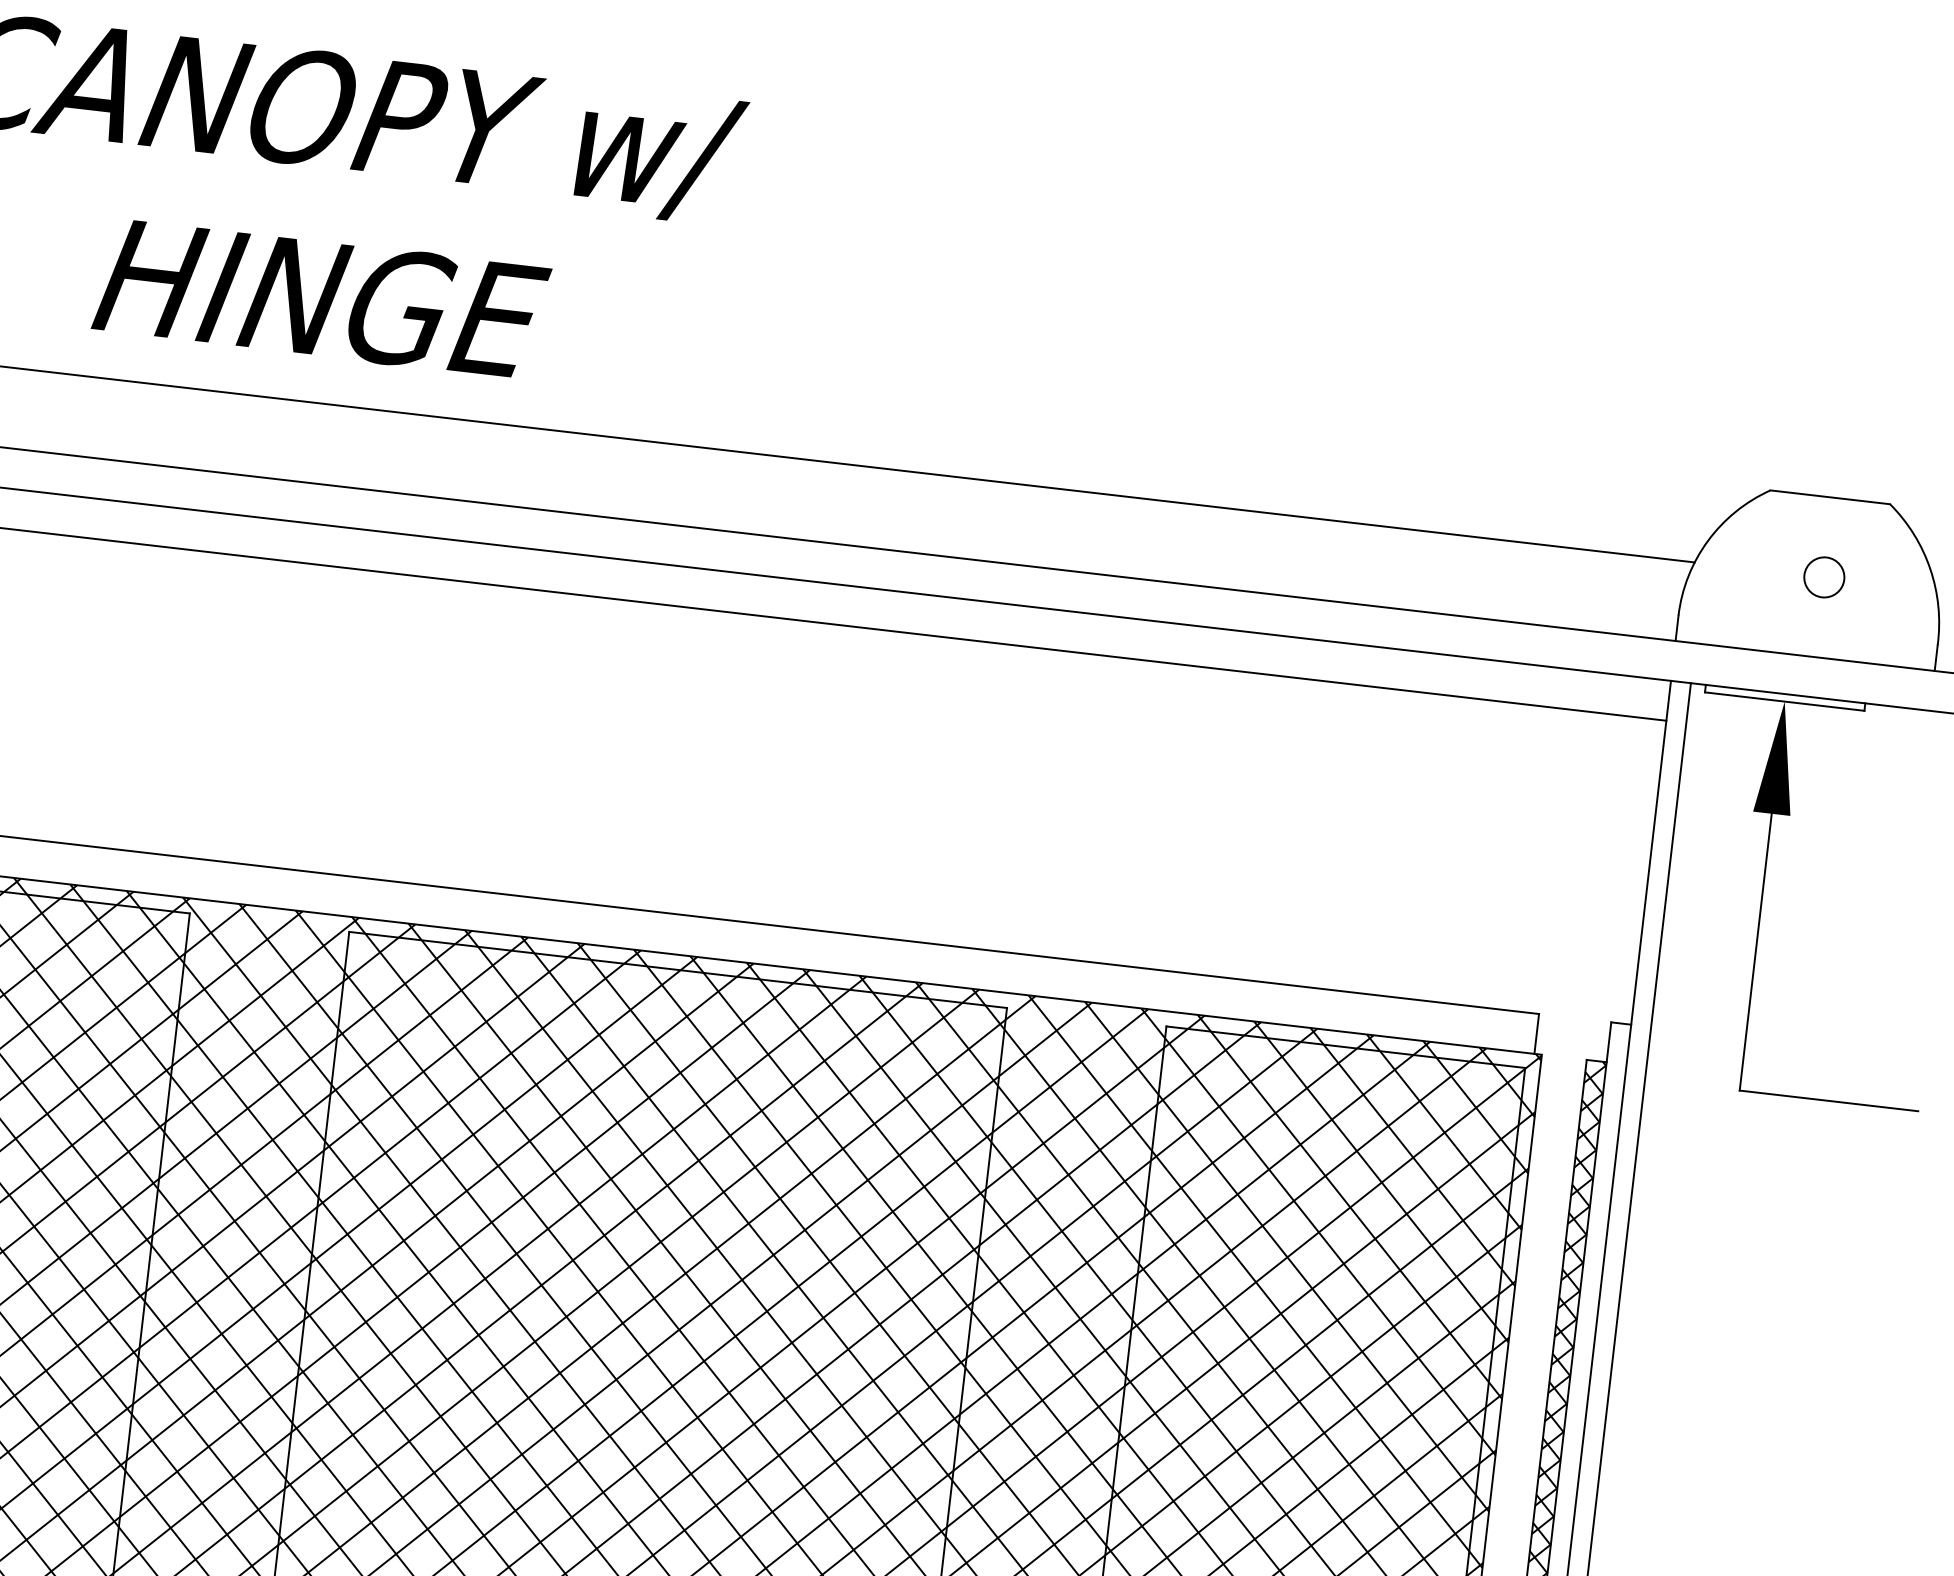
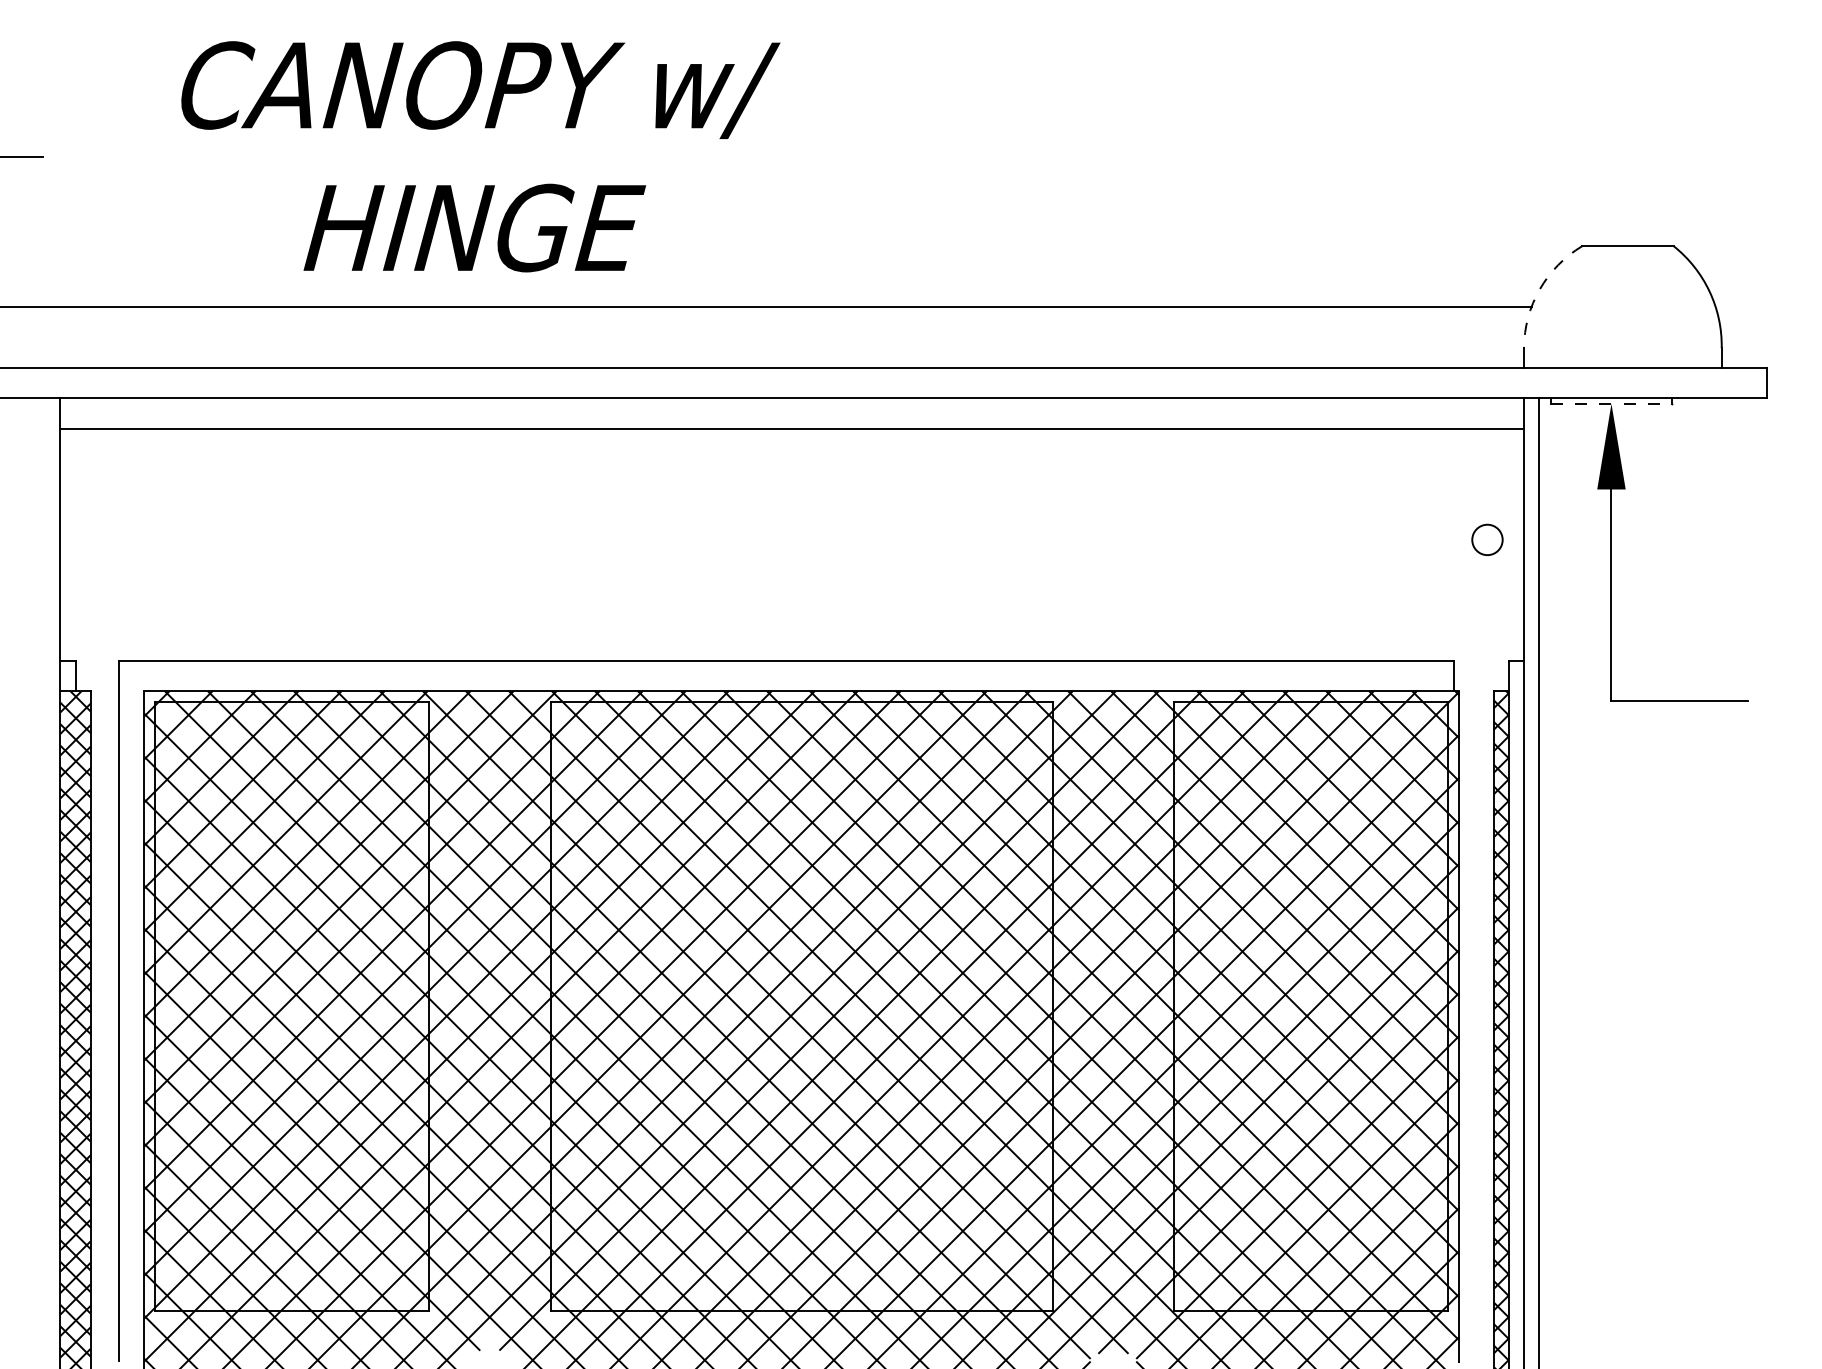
arc: (1707, 540) -> (1539, 289), solid -> dashed
circle: (1824, 576) -> (1487, 539), moved
line: (1784, 701) -> (1611, 403), solid -> dashed

